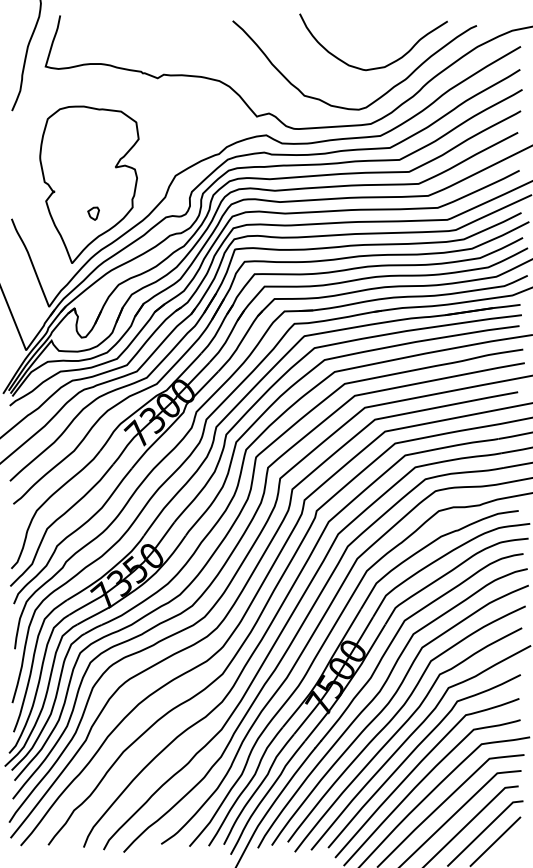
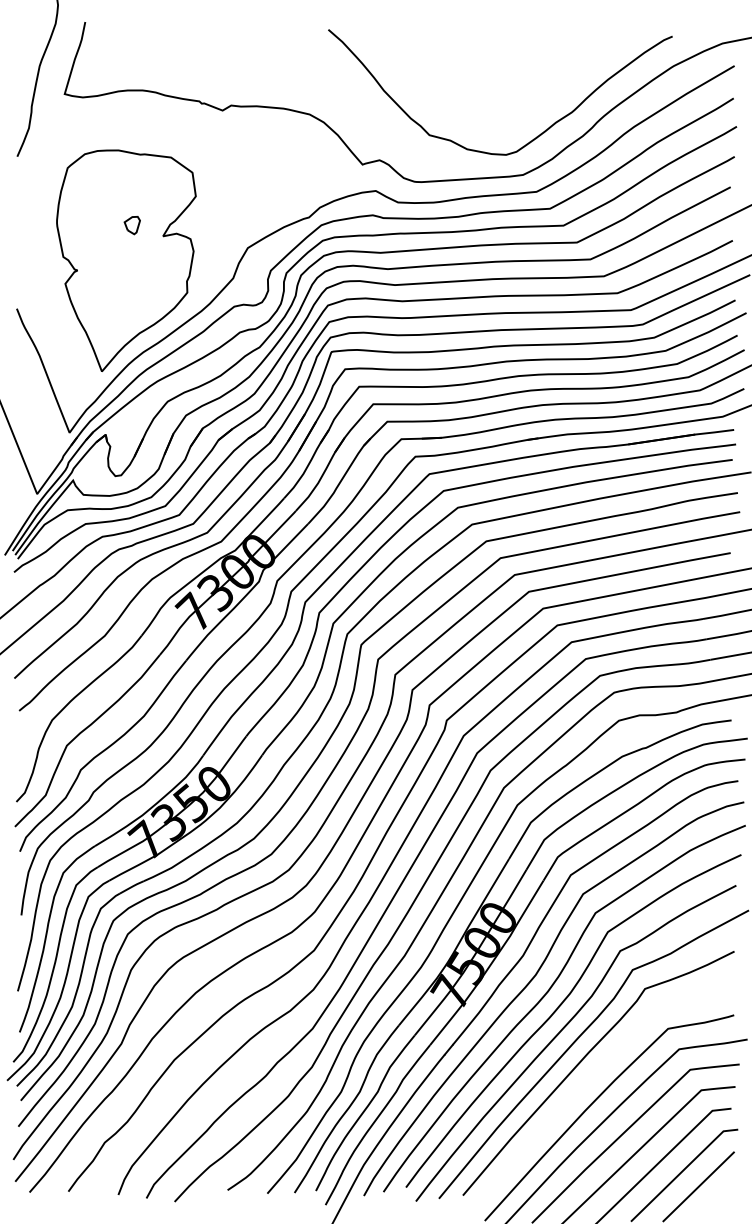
curve: (376, 67) -> (531, 95), removed
part: (93, 213) -> (131, 225), moved
curve: (417, 767) -> (588, 1081), removed

